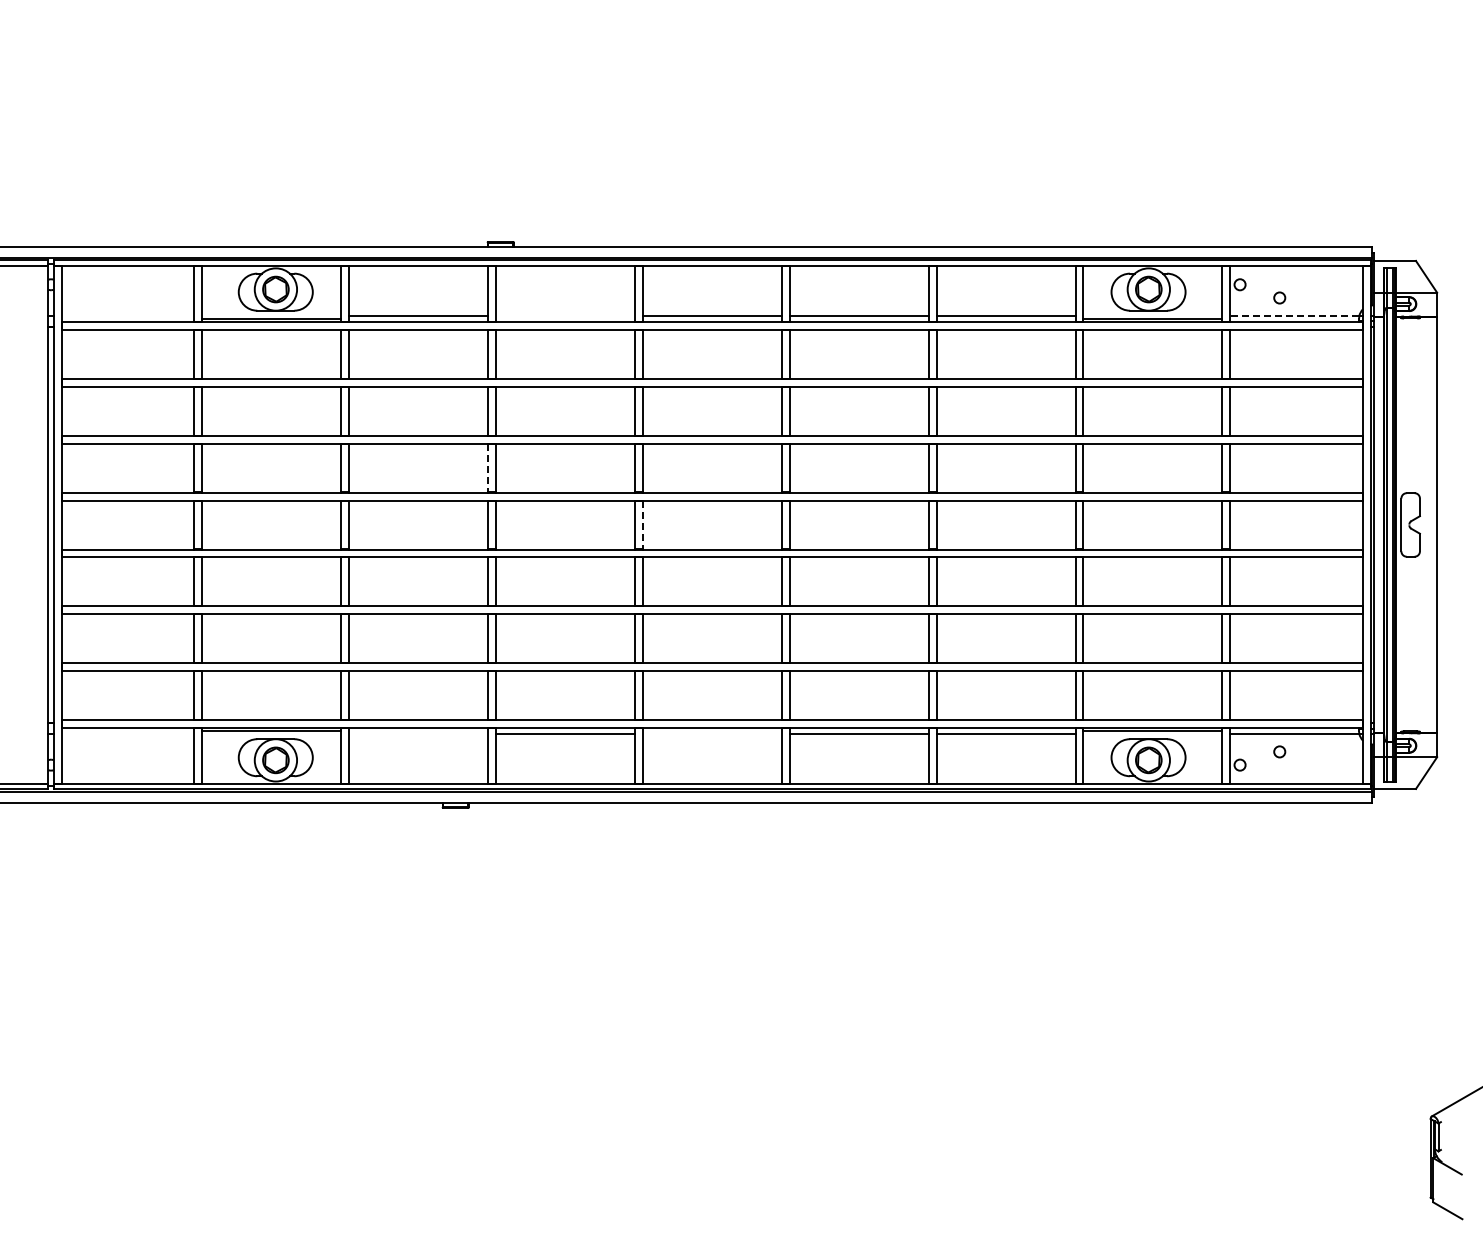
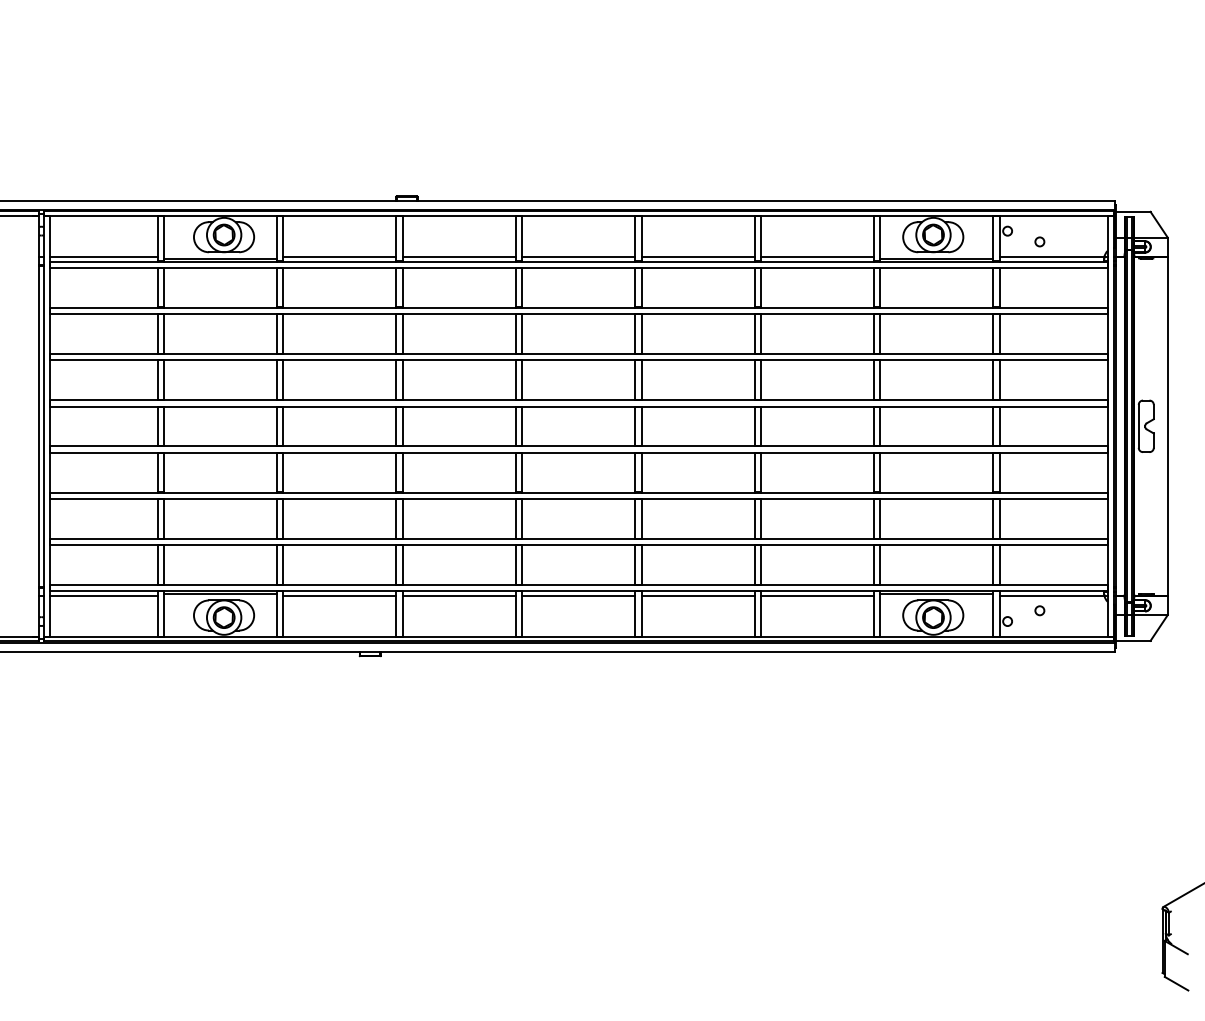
line: (127, 316) -> (103, 256), added
line: (564, 316) -> (458, 256), added
line: (1294, 316) -> (1051, 256), dashed -> solid
line: (487, 468) -> (396, 380), dashed -> solid
line: (642, 525) -> (522, 426), dashed -> solid
line: (127, 733) -> (103, 595), added
line: (417, 733) -> (339, 595), added
line: (711, 733) -> (578, 595), added

